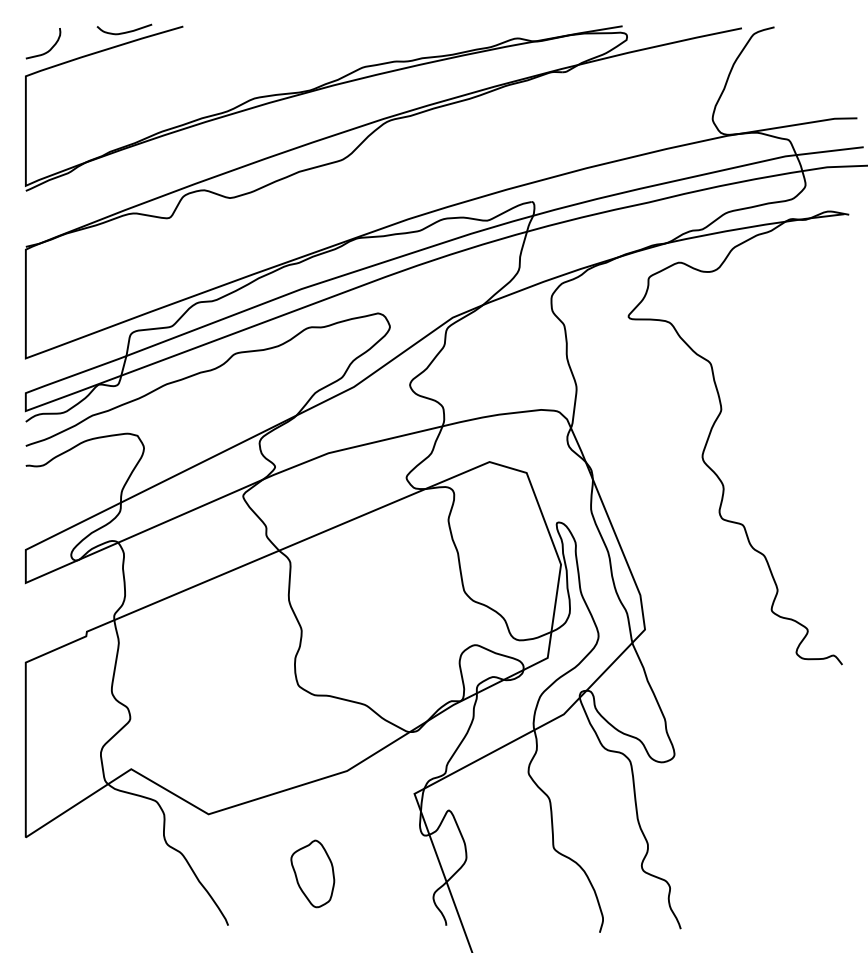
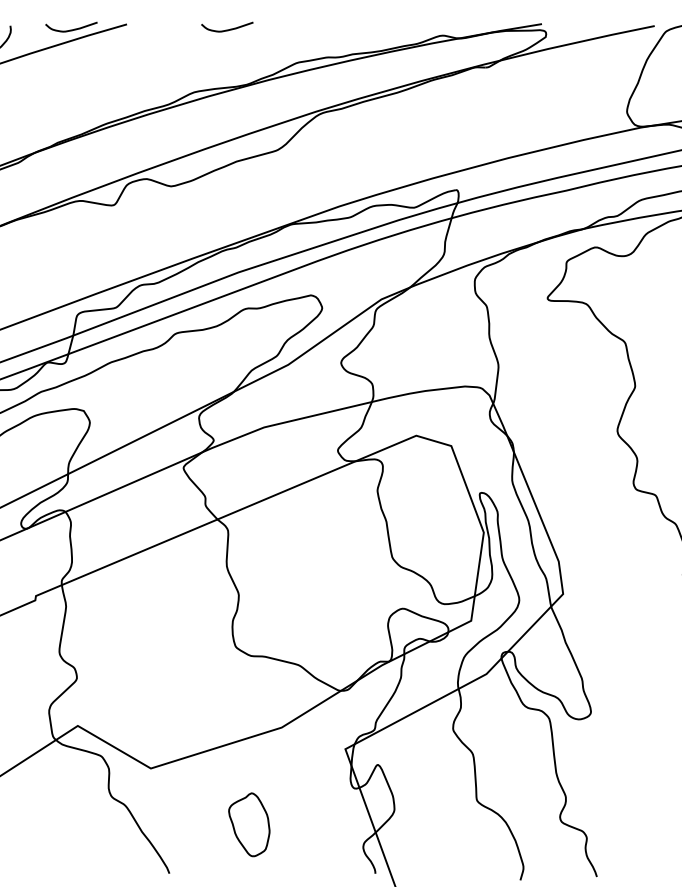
curve: (290, 31) -> (228, 29), added

